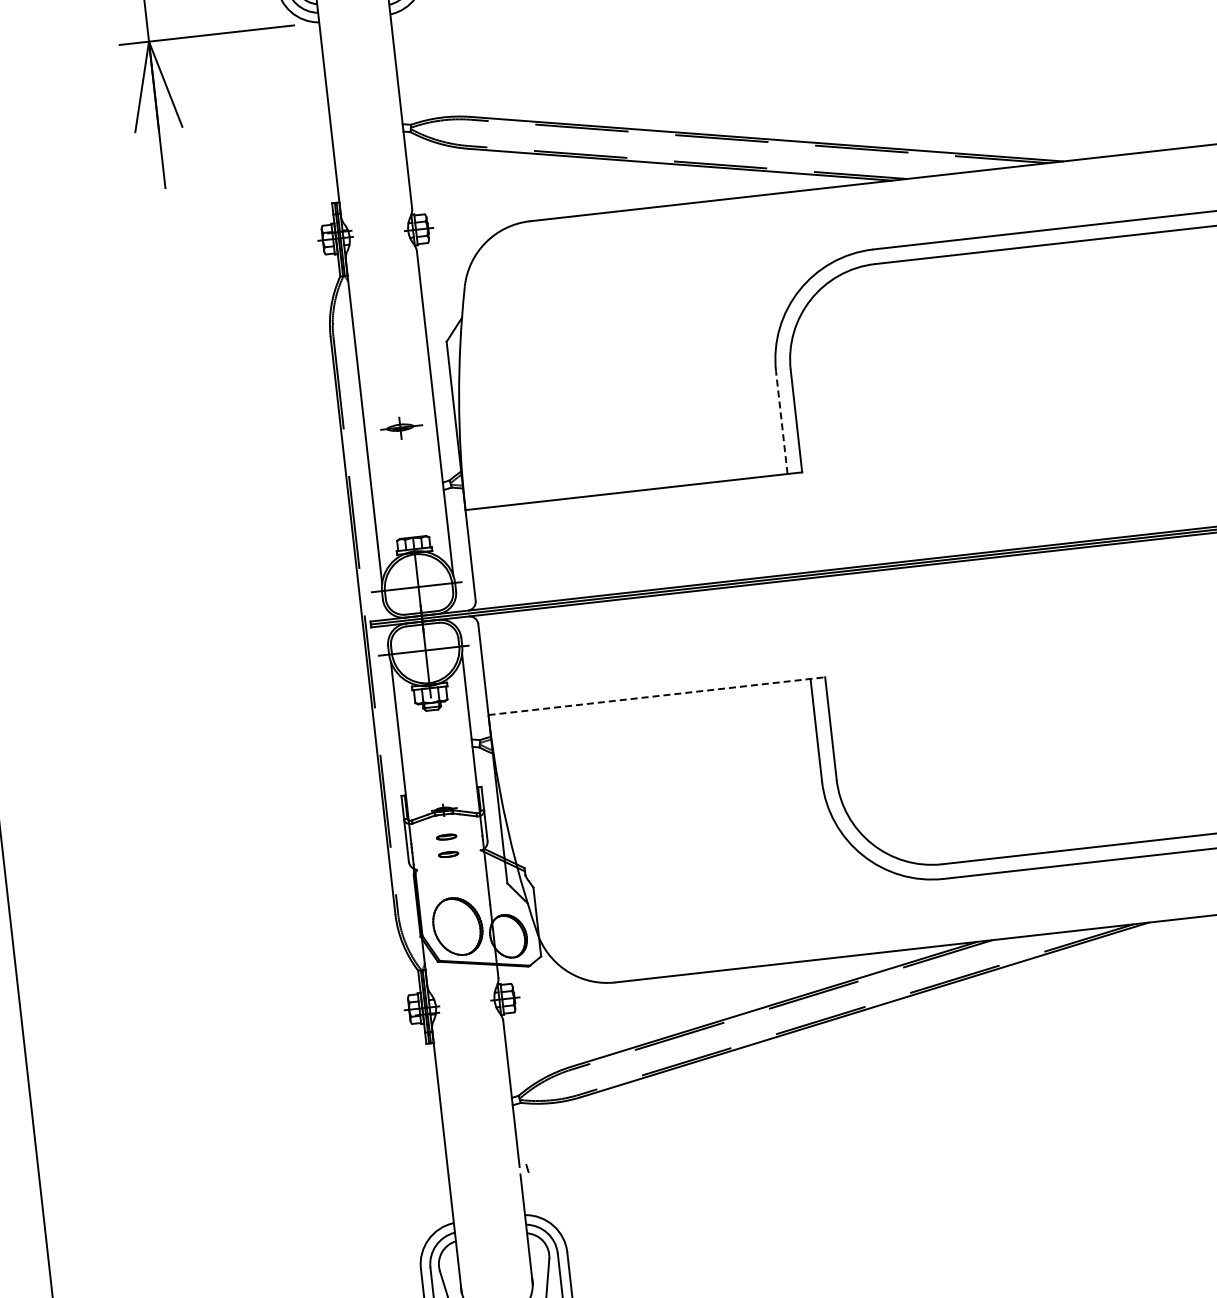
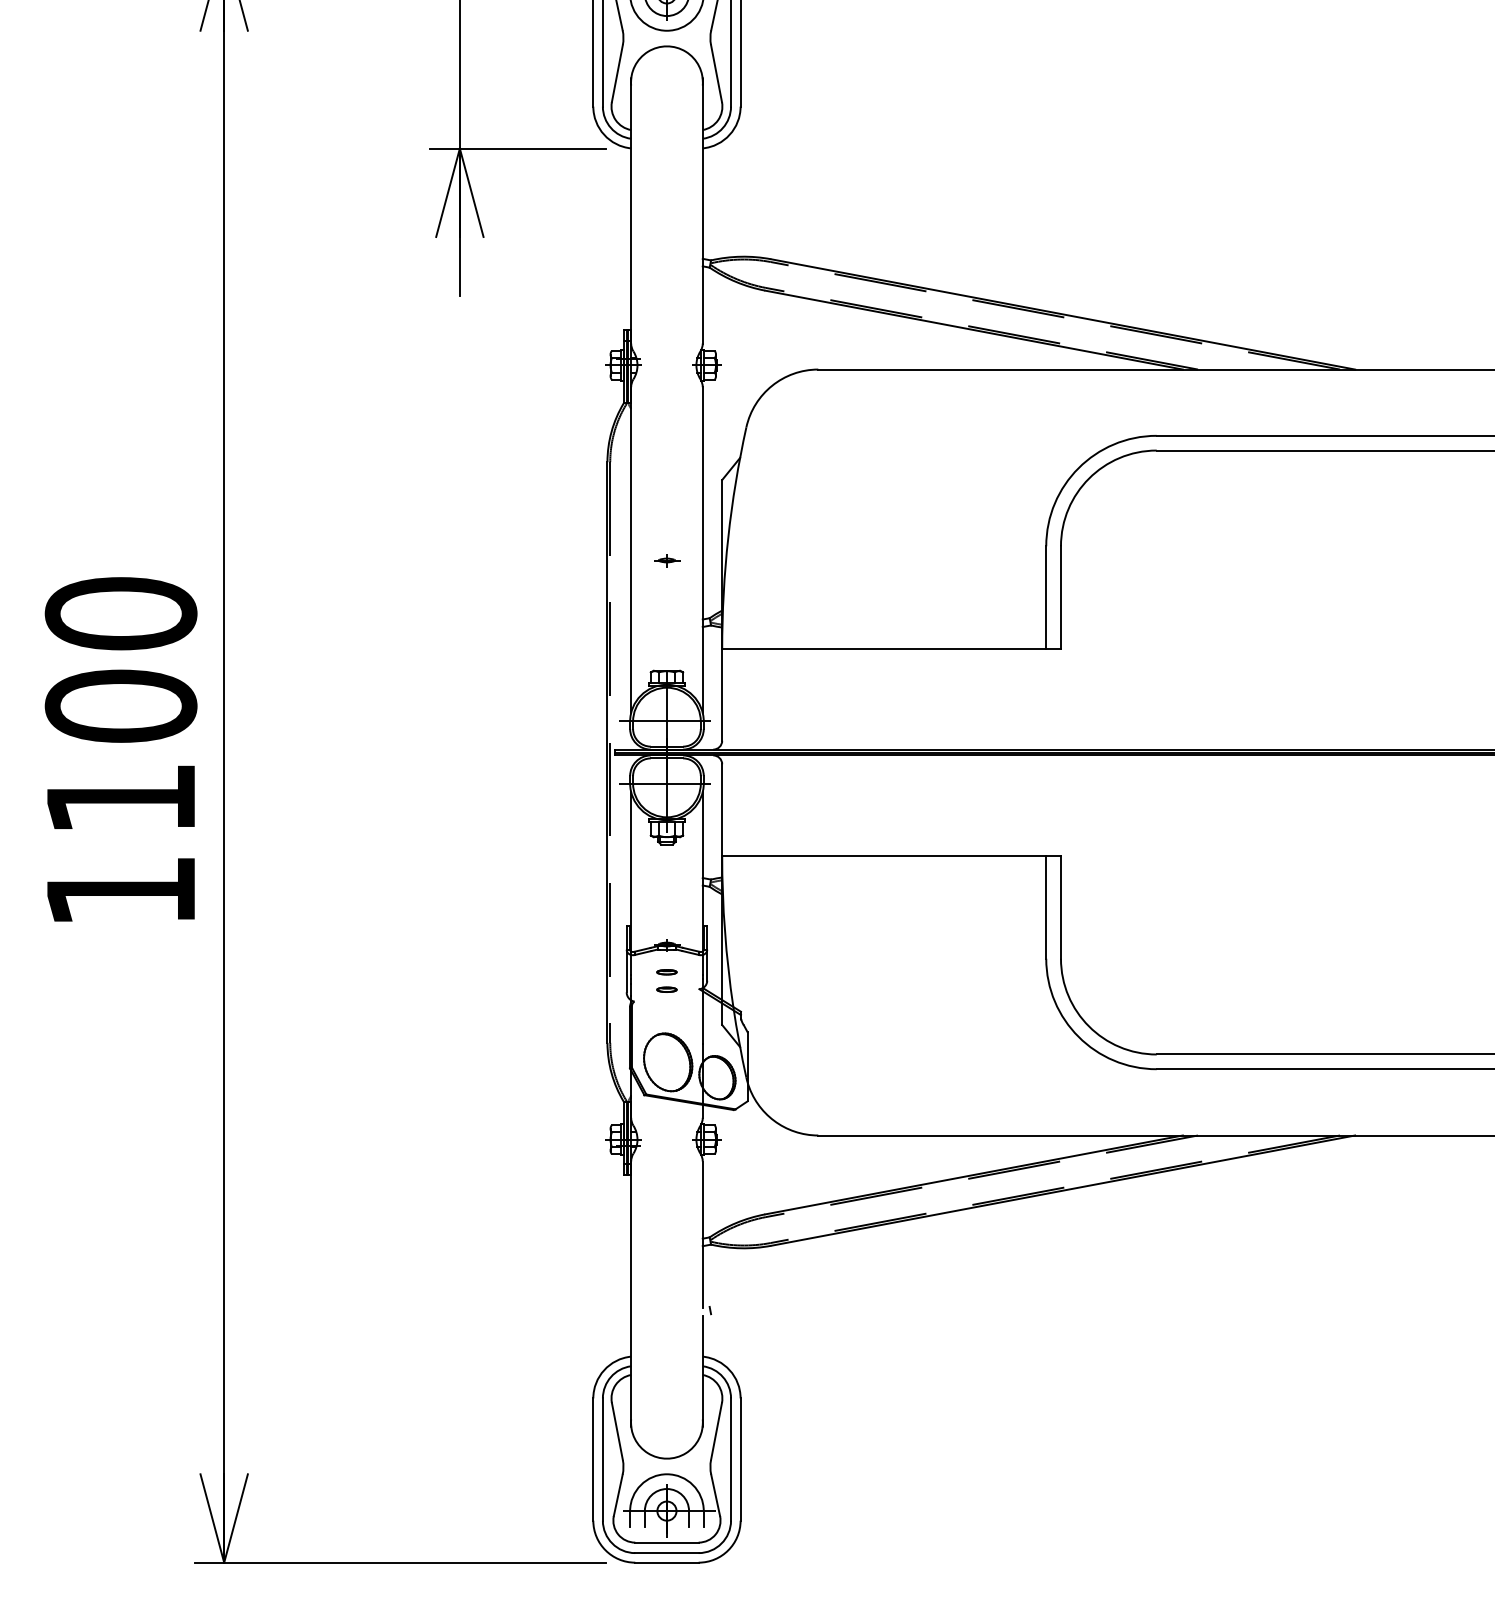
line: (782, 422) -> (1046, 597), dashed -> solid
part: (401, 427) -> (667, 560), size x0.62
line: (657, 695) -> (892, 855), dashed -> solid

